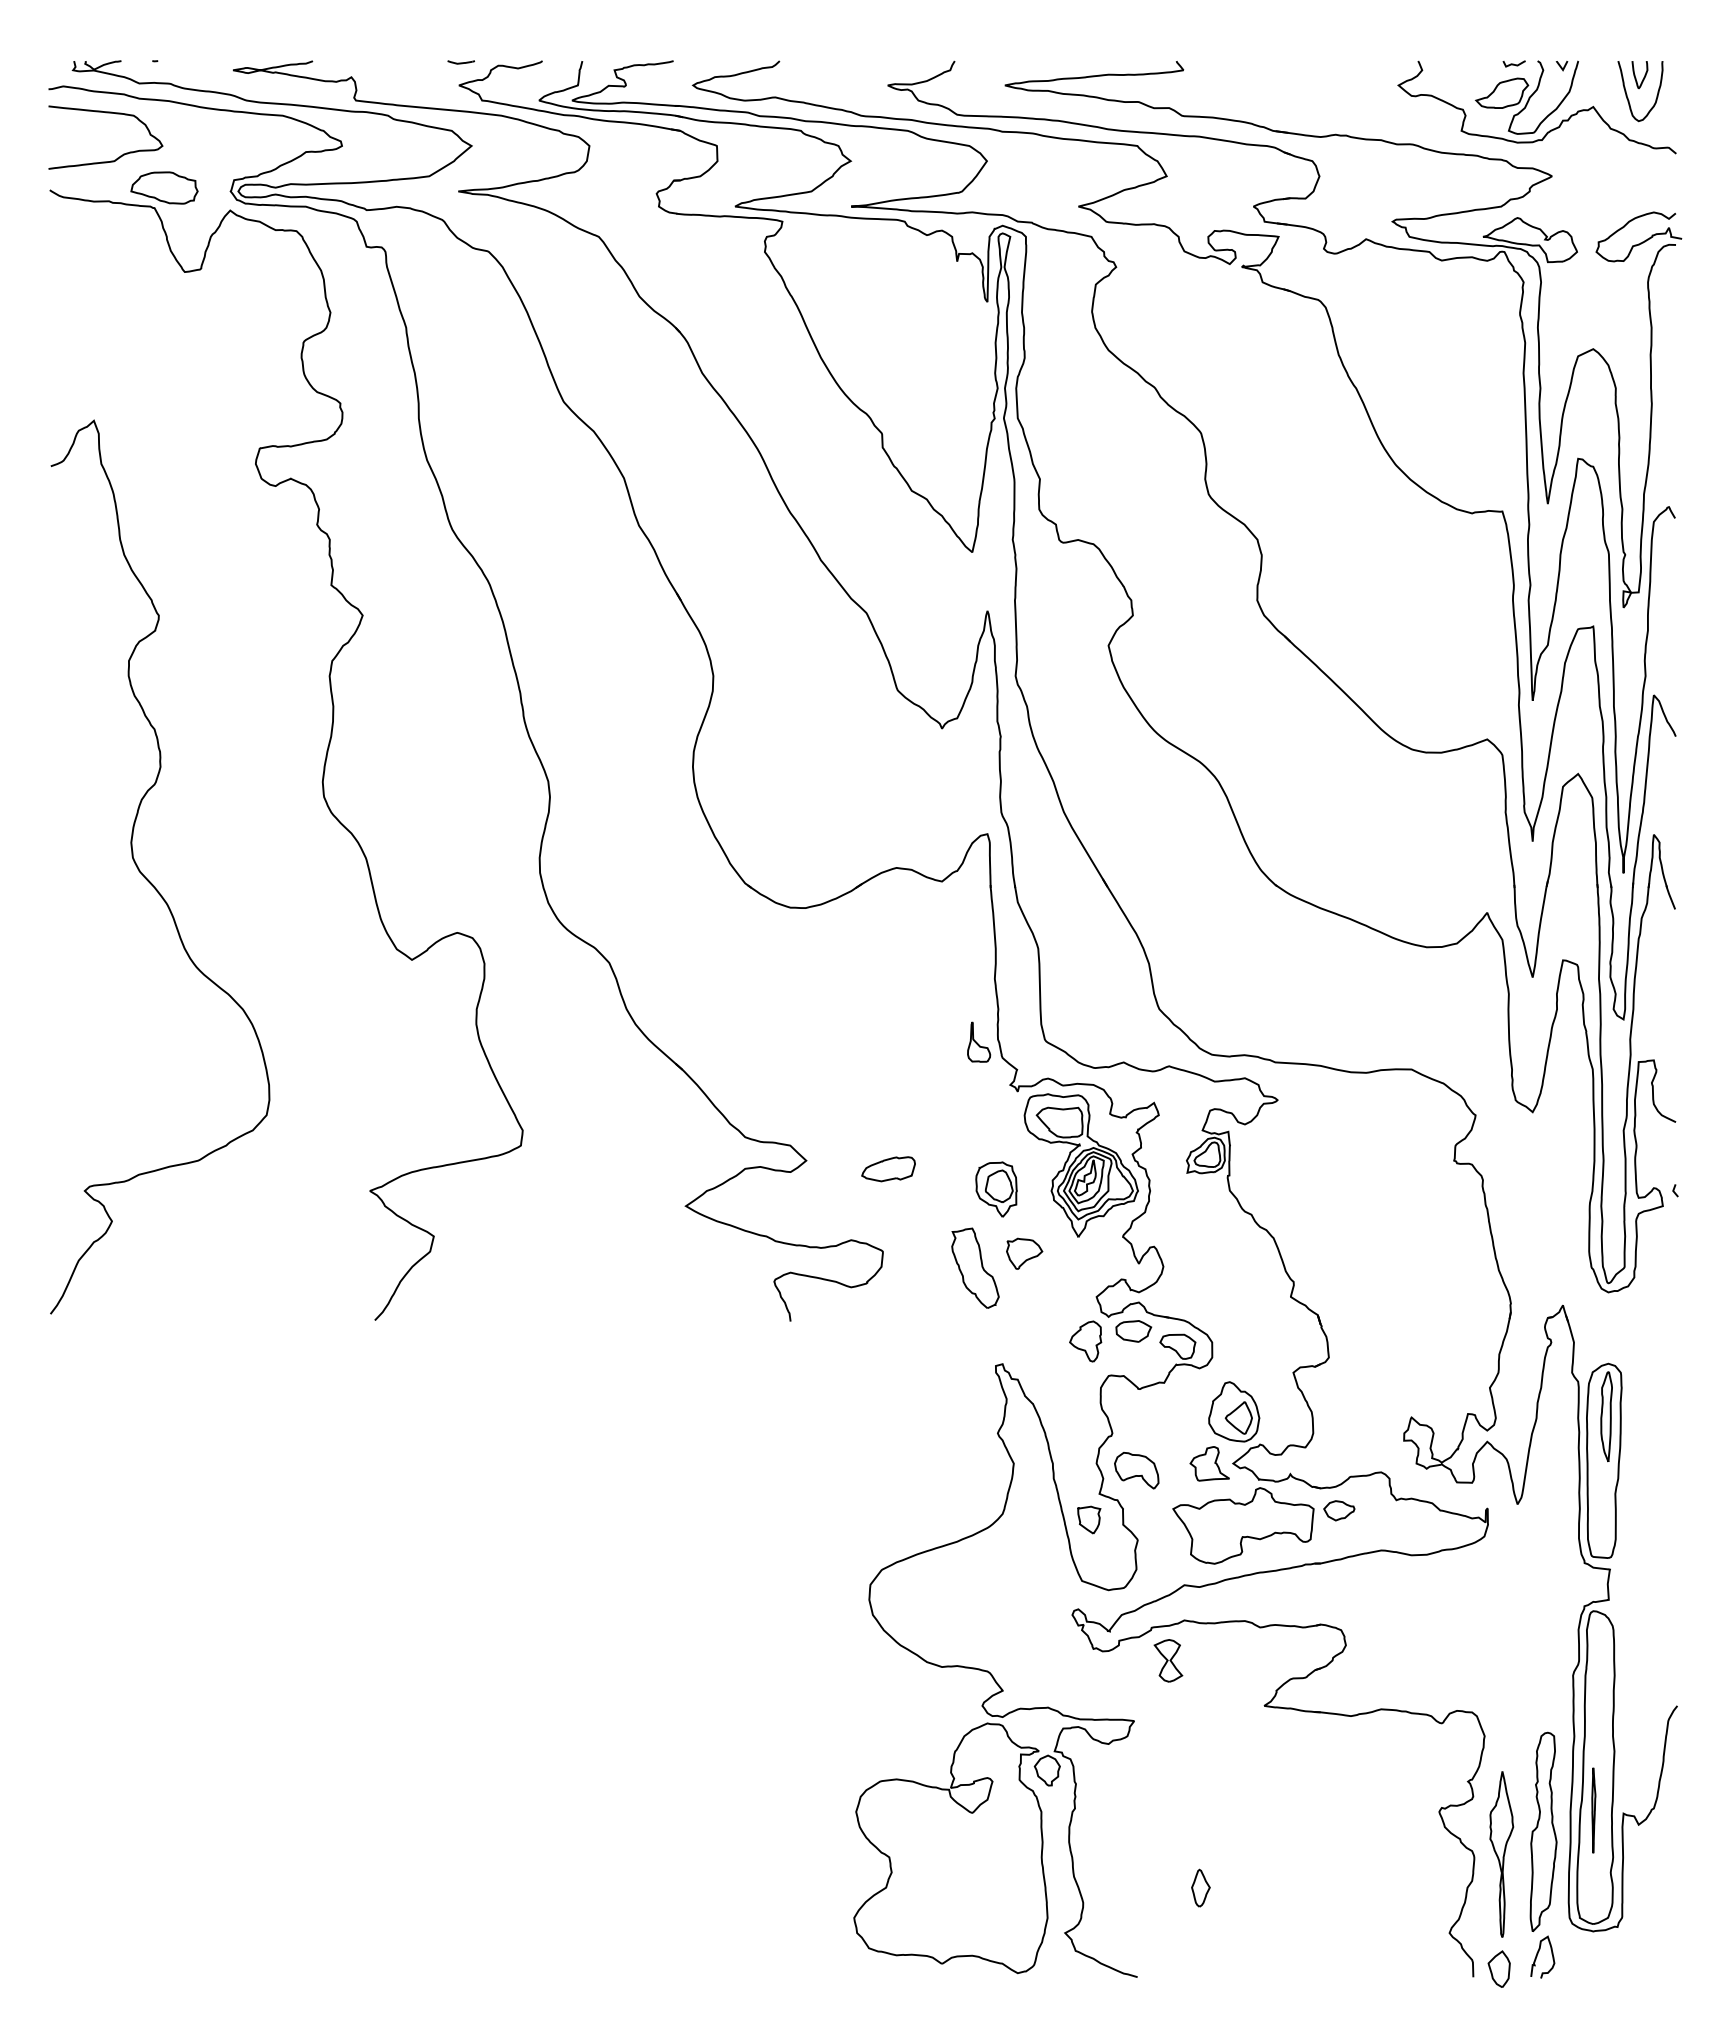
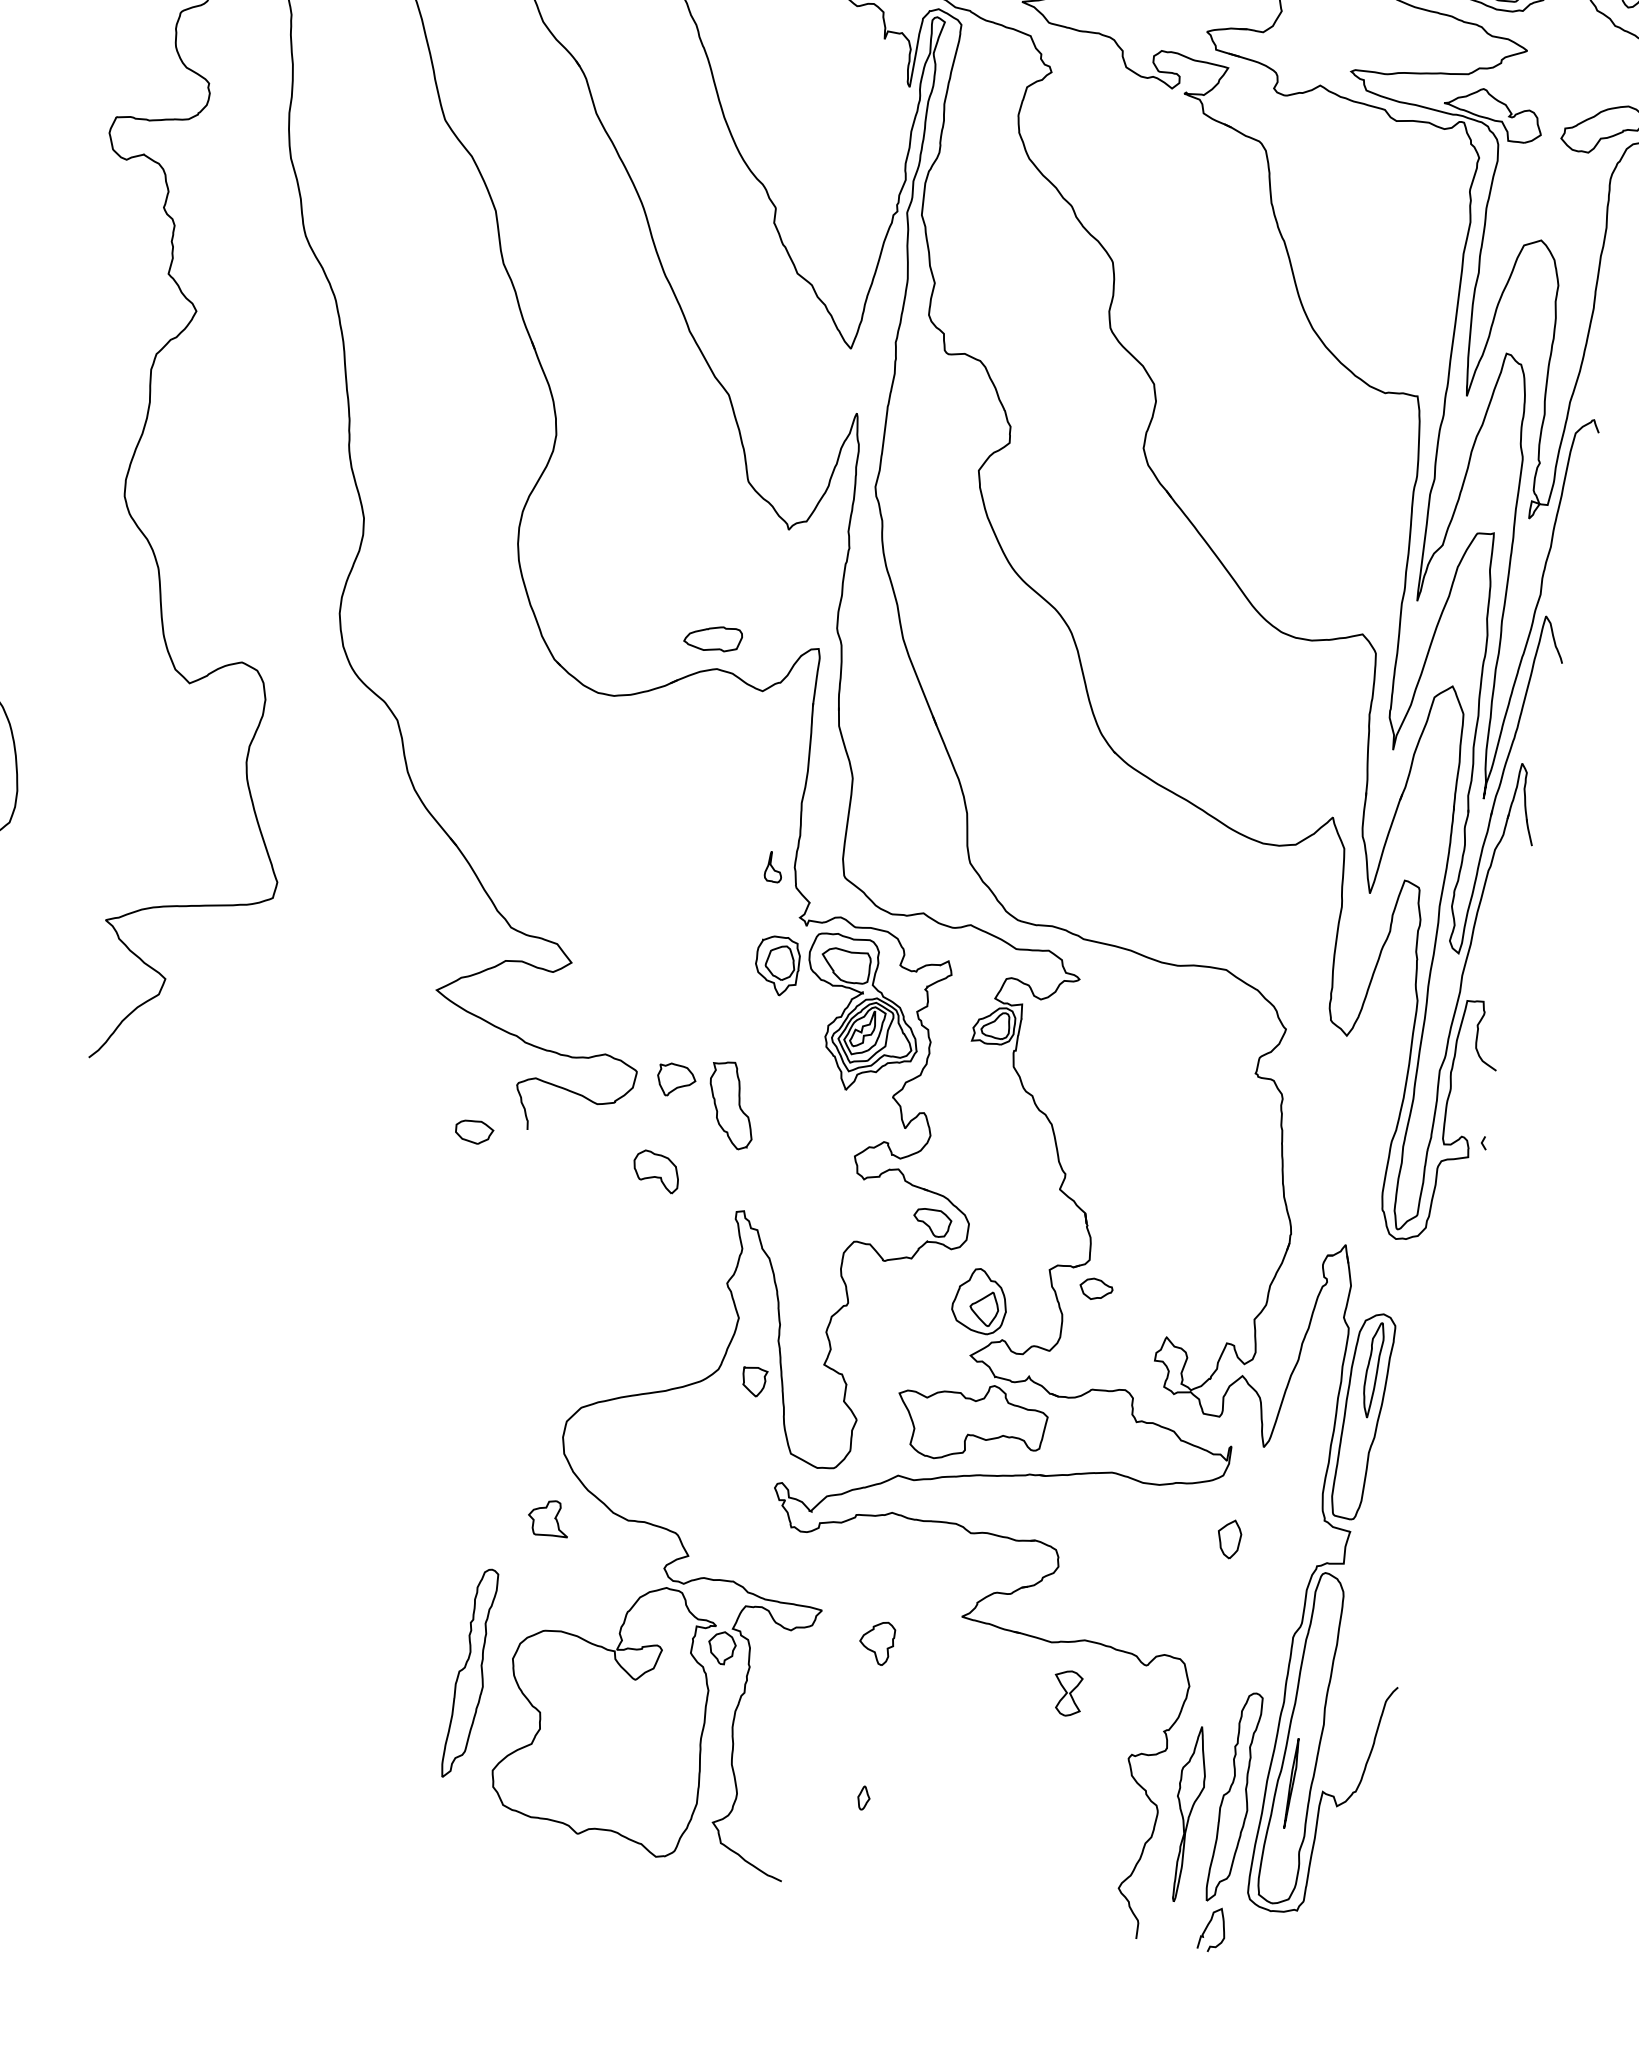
part: (979, 1041) -> (774, 866), size x0.7
part: (888, 1169) -> (713, 638), moved
part: (996, 1189) -> (777, 965), moved
part: (1024, 1253) -> (676, 1080), moved
part: (1133, 1331) -> (473, 1132), moved
part: (1085, 1341) -> (876, 1642), moved
part: (1209, 1463) -> (549, 1518), moved
part: (1136, 1470) -> (656, 1171), moved
part: (1339, 1510) -> (1096, 1289), moved
part: (1089, 1519) -> (754, 1381), moved
part: (1168, 1660) -> (1067, 1693), moved
part: (819, 1831) -> (470, 1673), added
part: (1200, 1887) -> (863, 1797), size x0.6
part: (1498, 1968) -> (1228, 1538), moved

